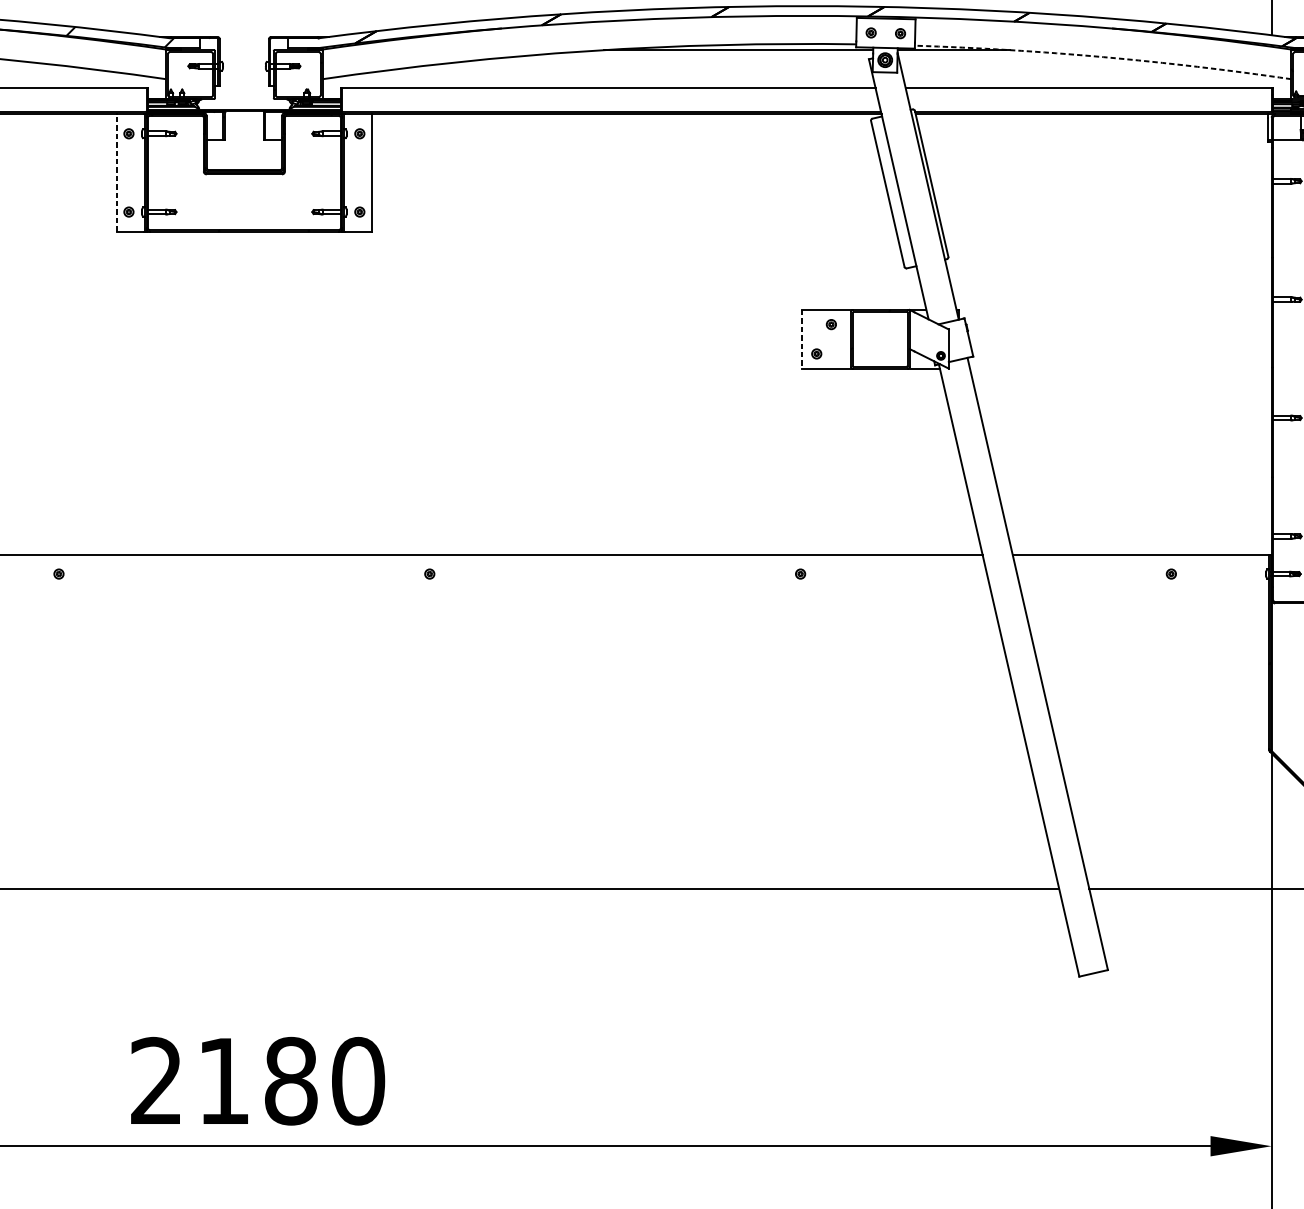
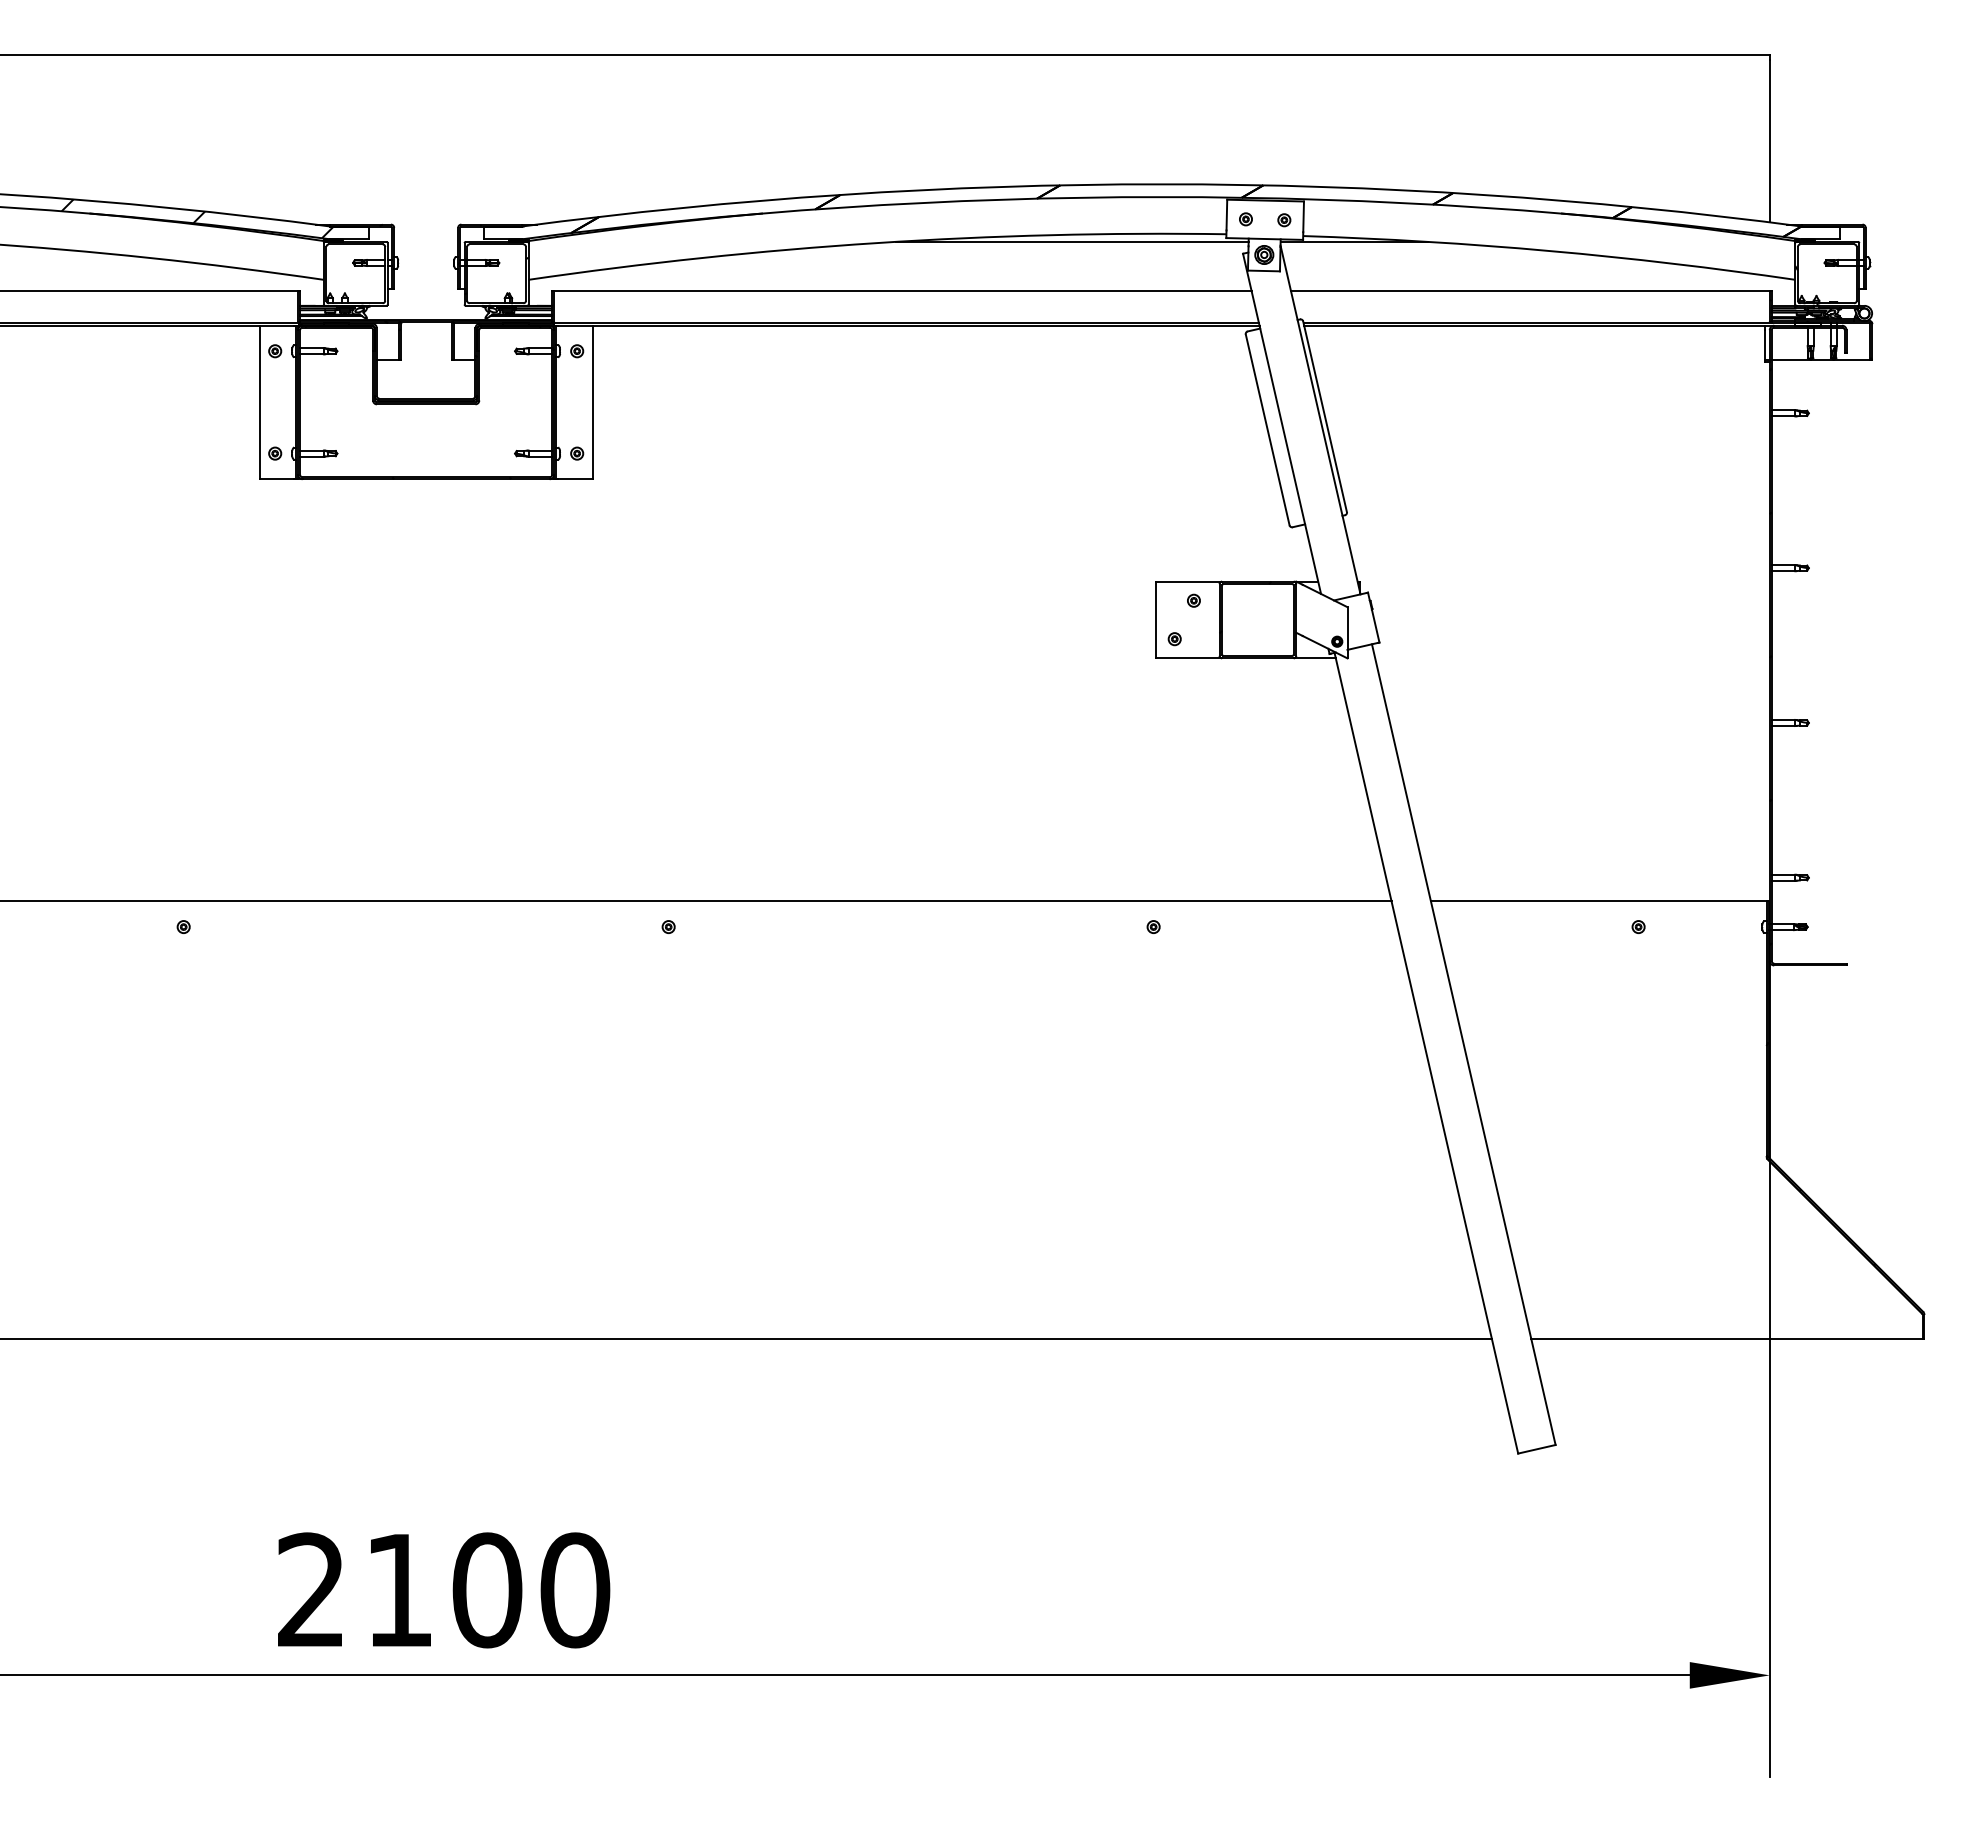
arc: (1103, 57) -> (1549, 251), dashed -> solid
line: (116, 172) -> (259, 402), dashed -> solid
line: (802, 339) -> (1155, 620), dashed -> solid
text: (291, 1081) -> (487, 1590), 2180 -> 2100

